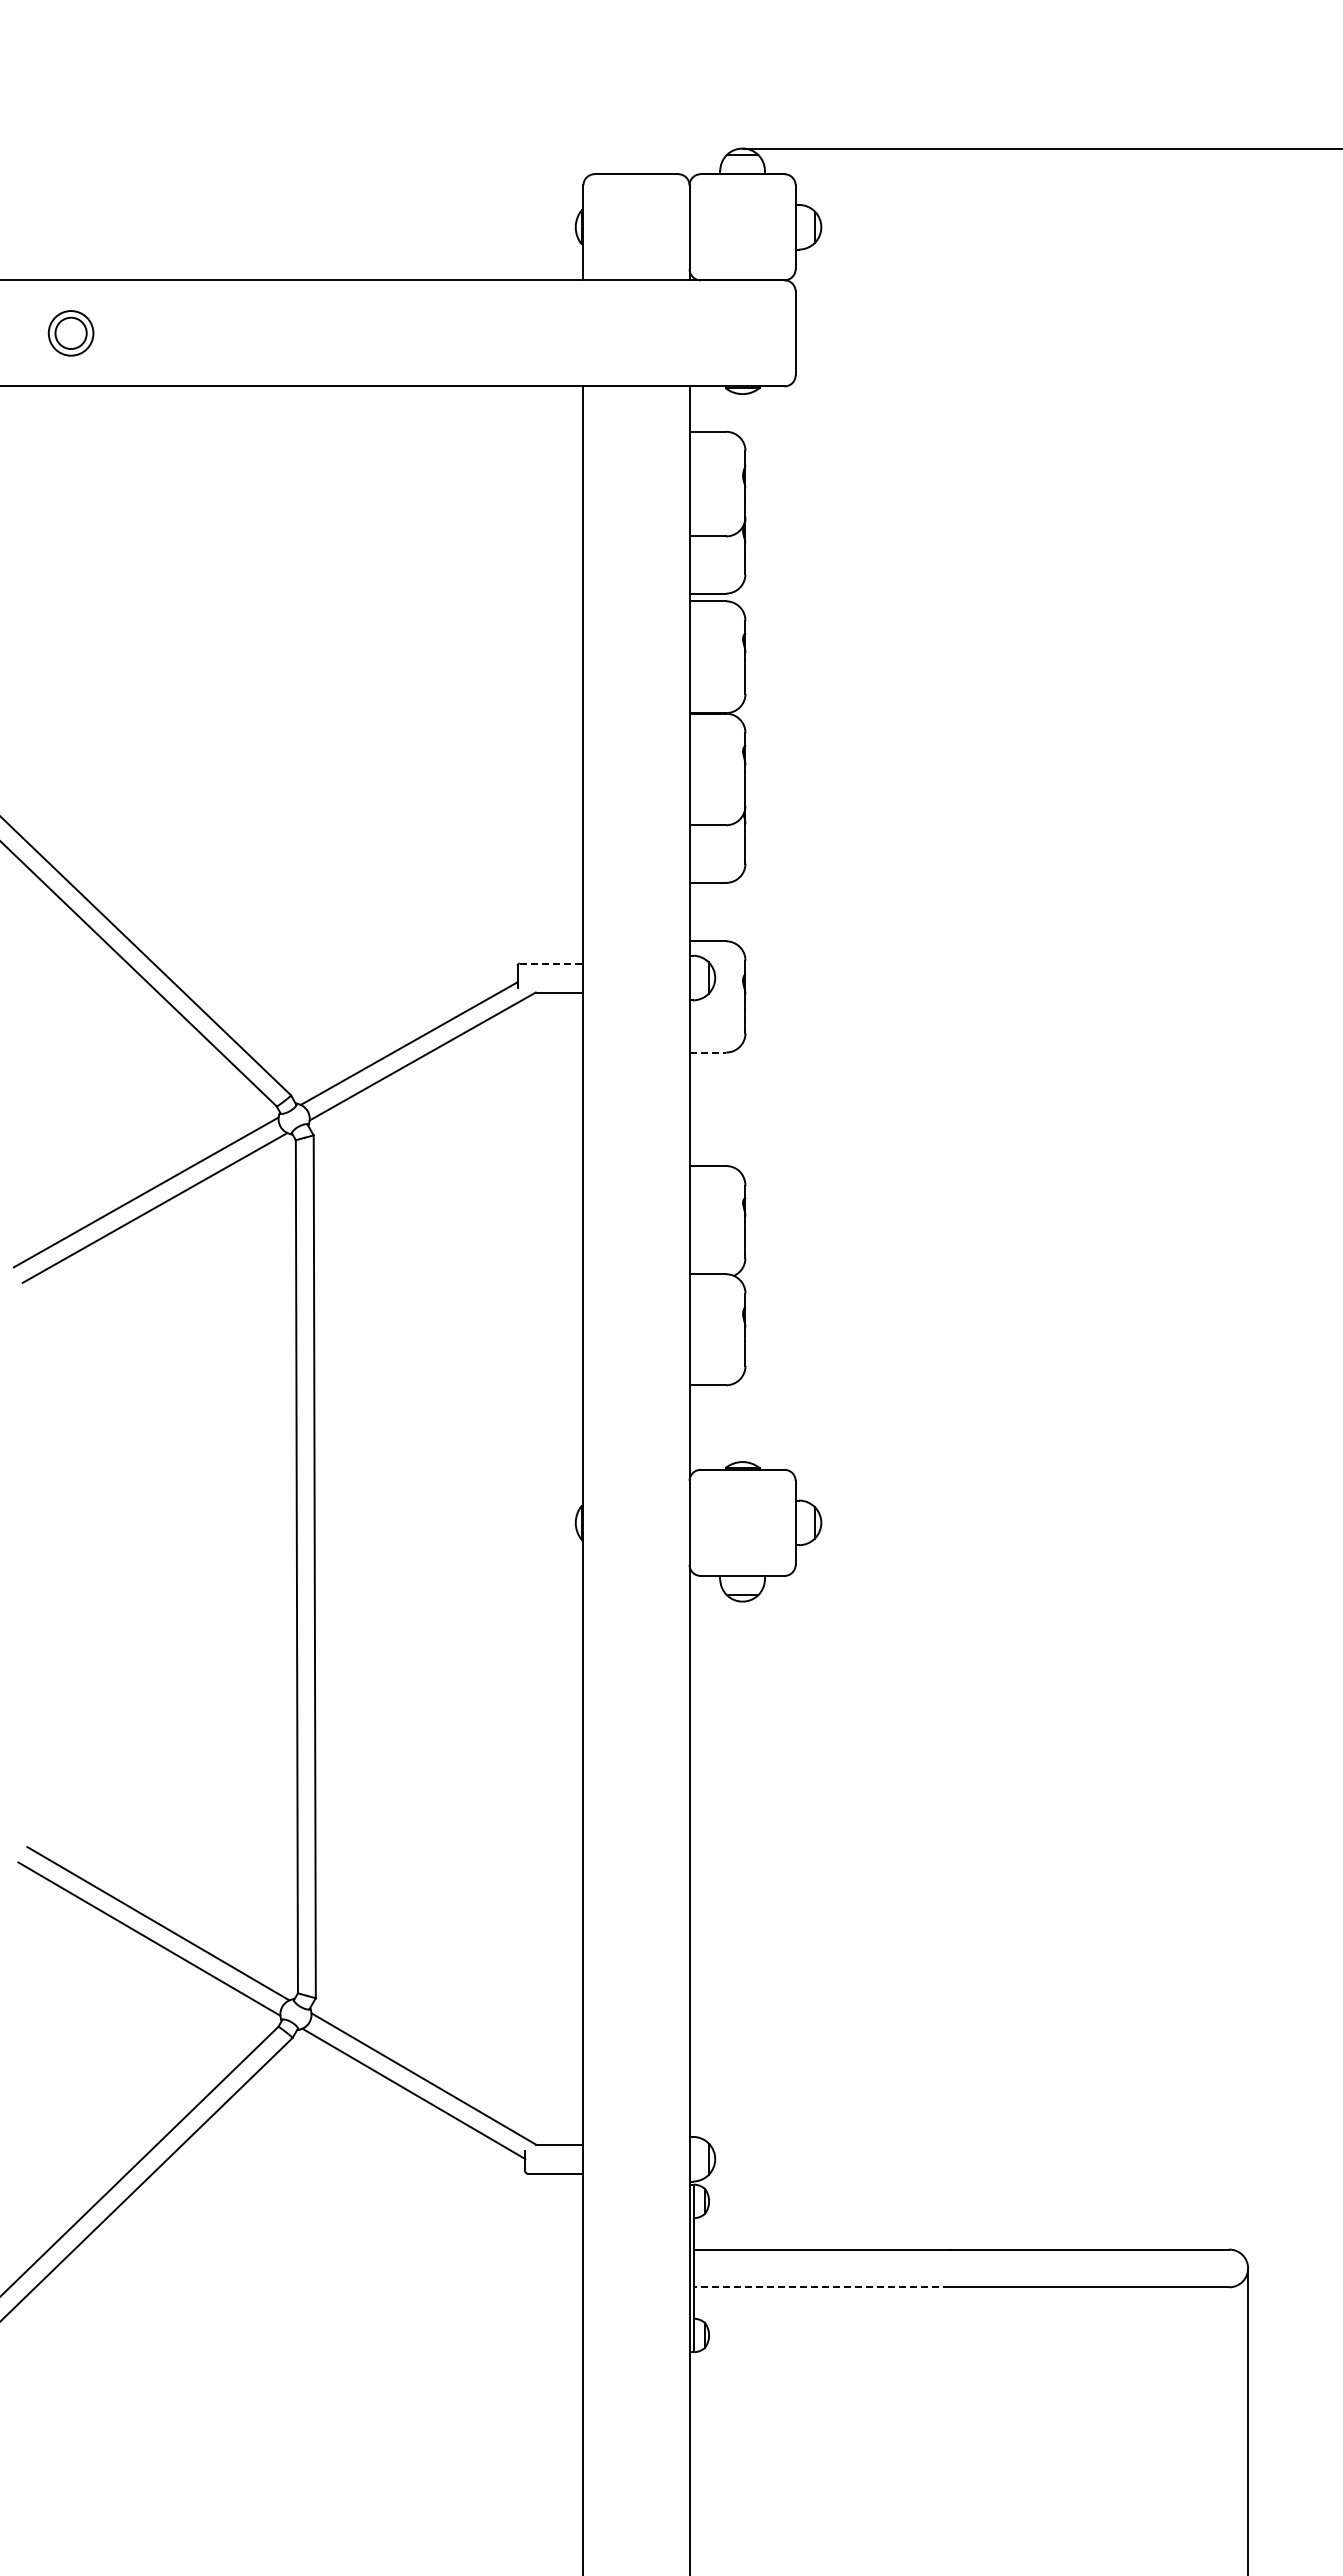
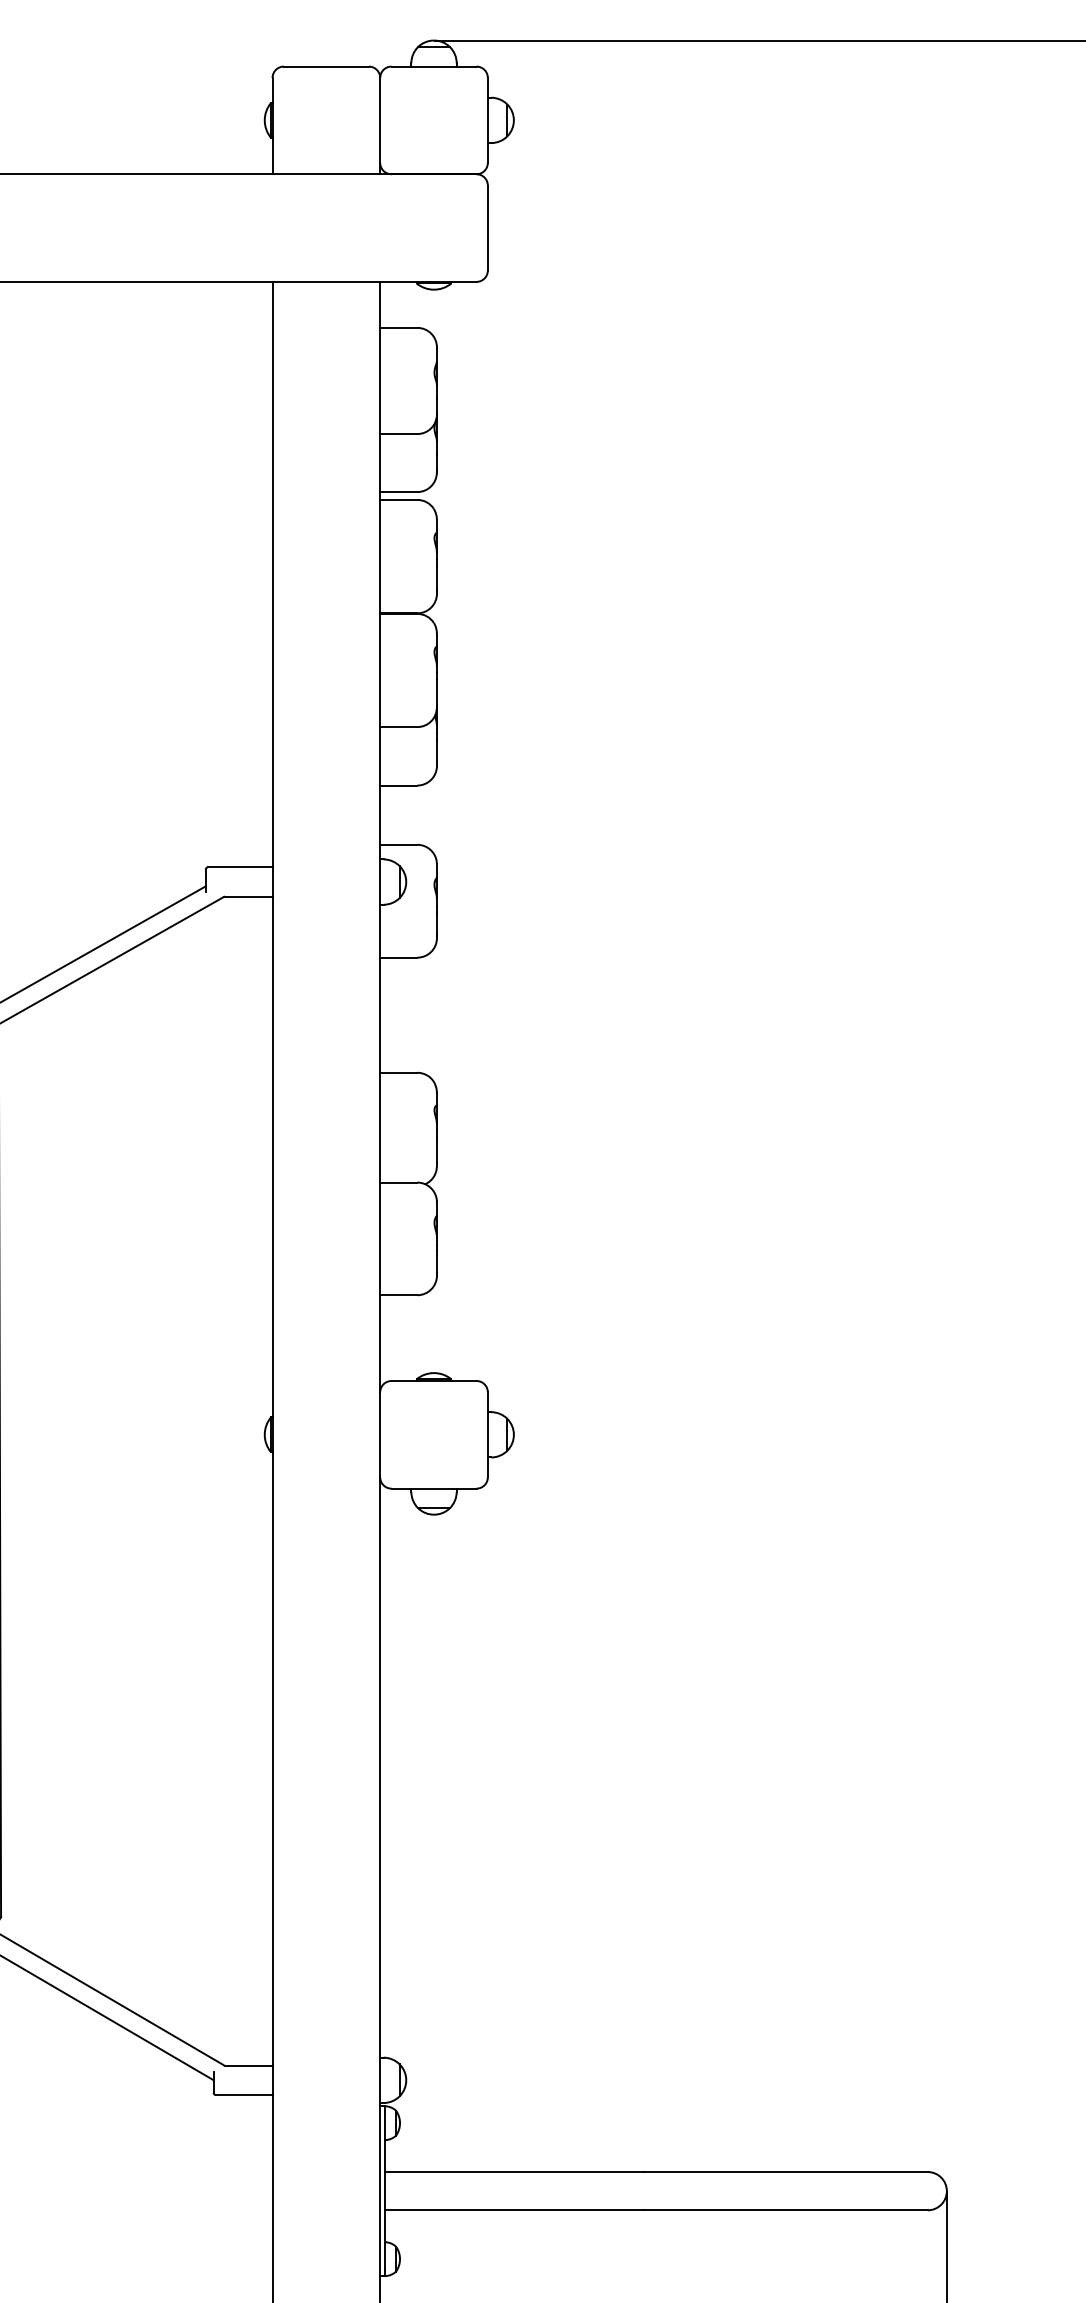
line: (551, 963) -> (240, 867), dashed -> solid
line: (708, 1052) -> (399, 957), dashed -> solid
line: (822, 2287) -> (515, 2210), dashed -> solid

